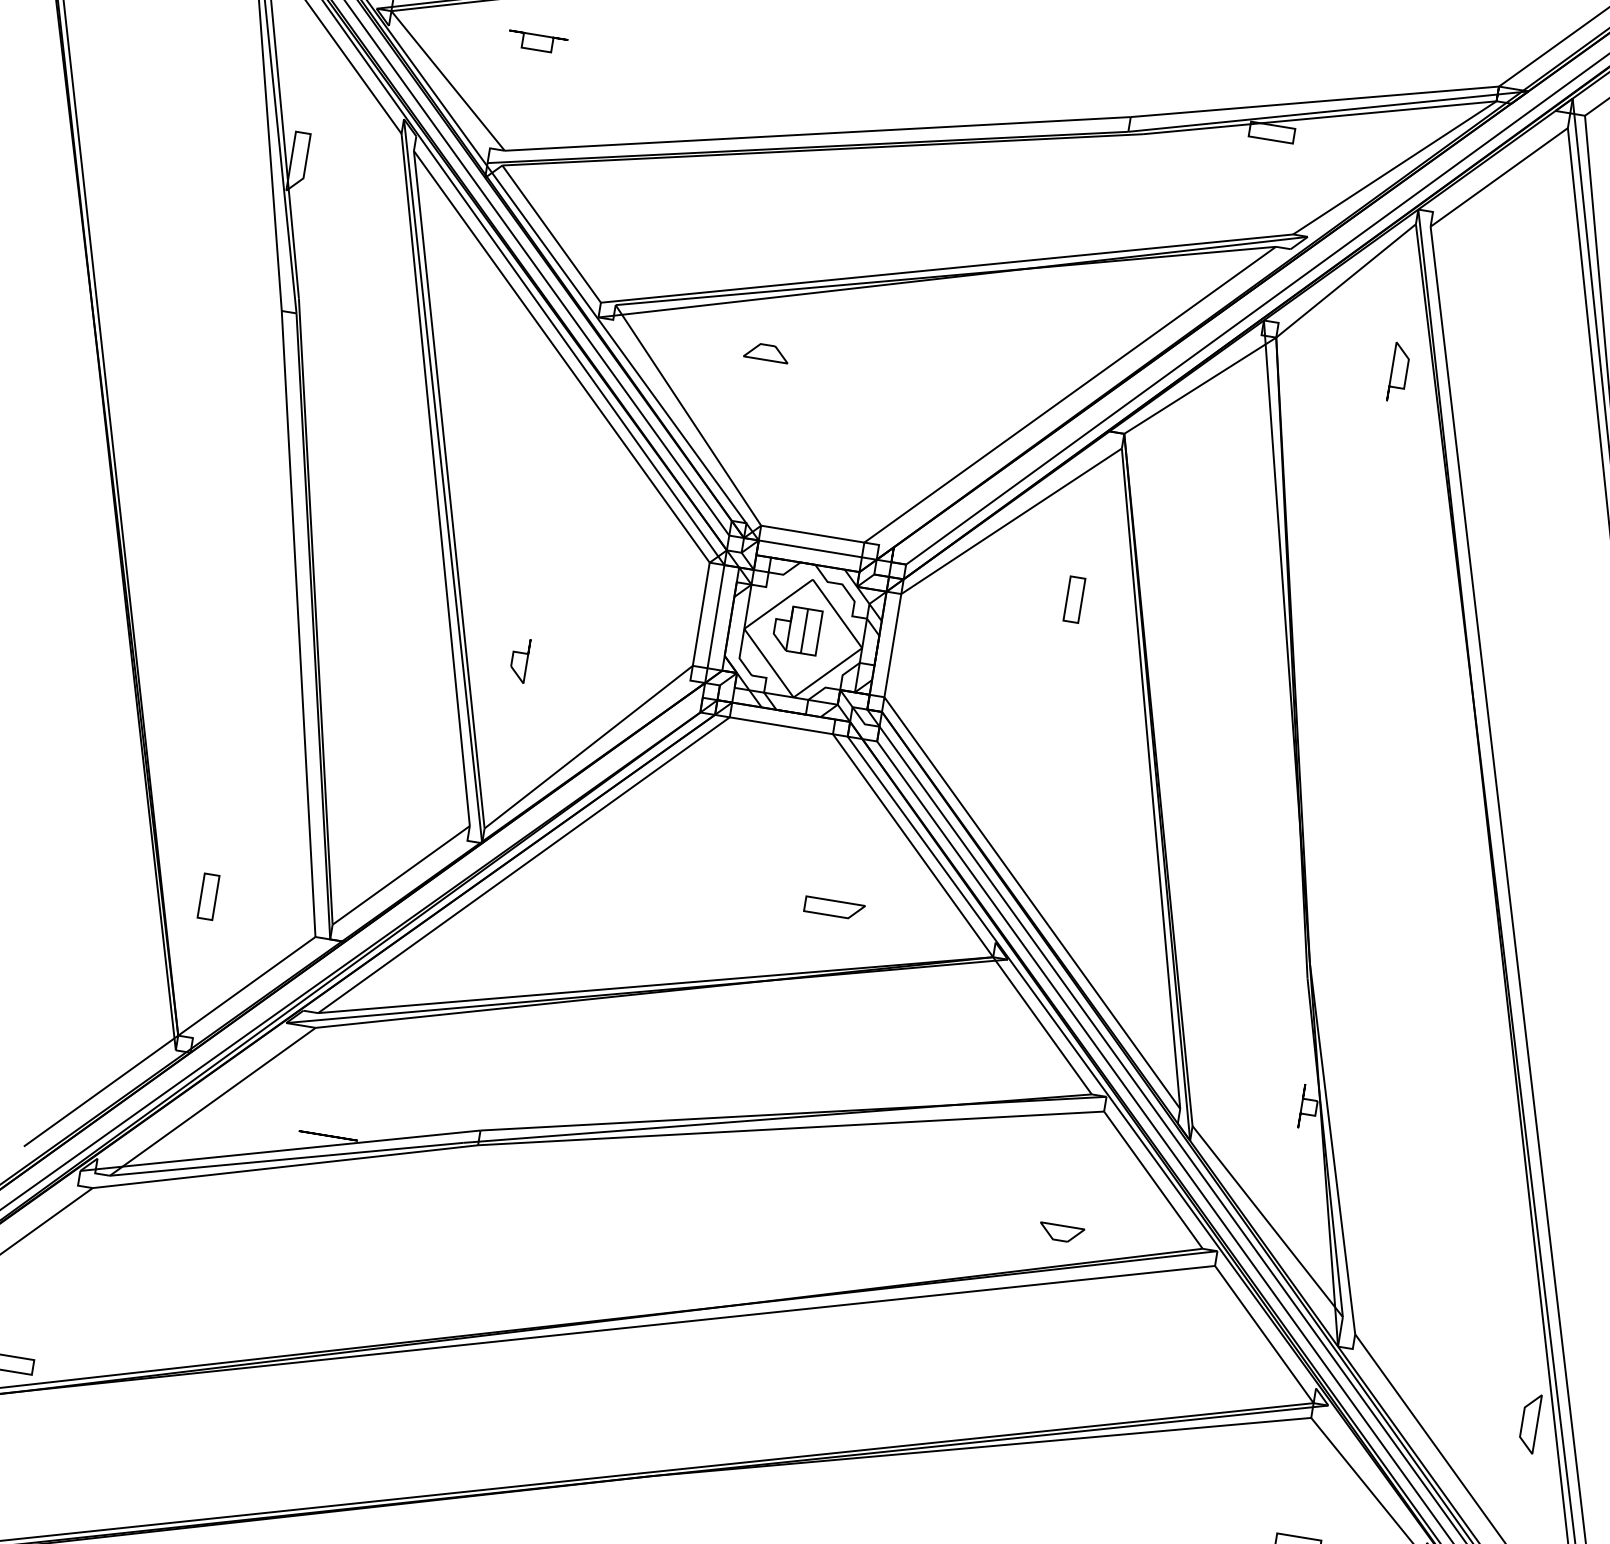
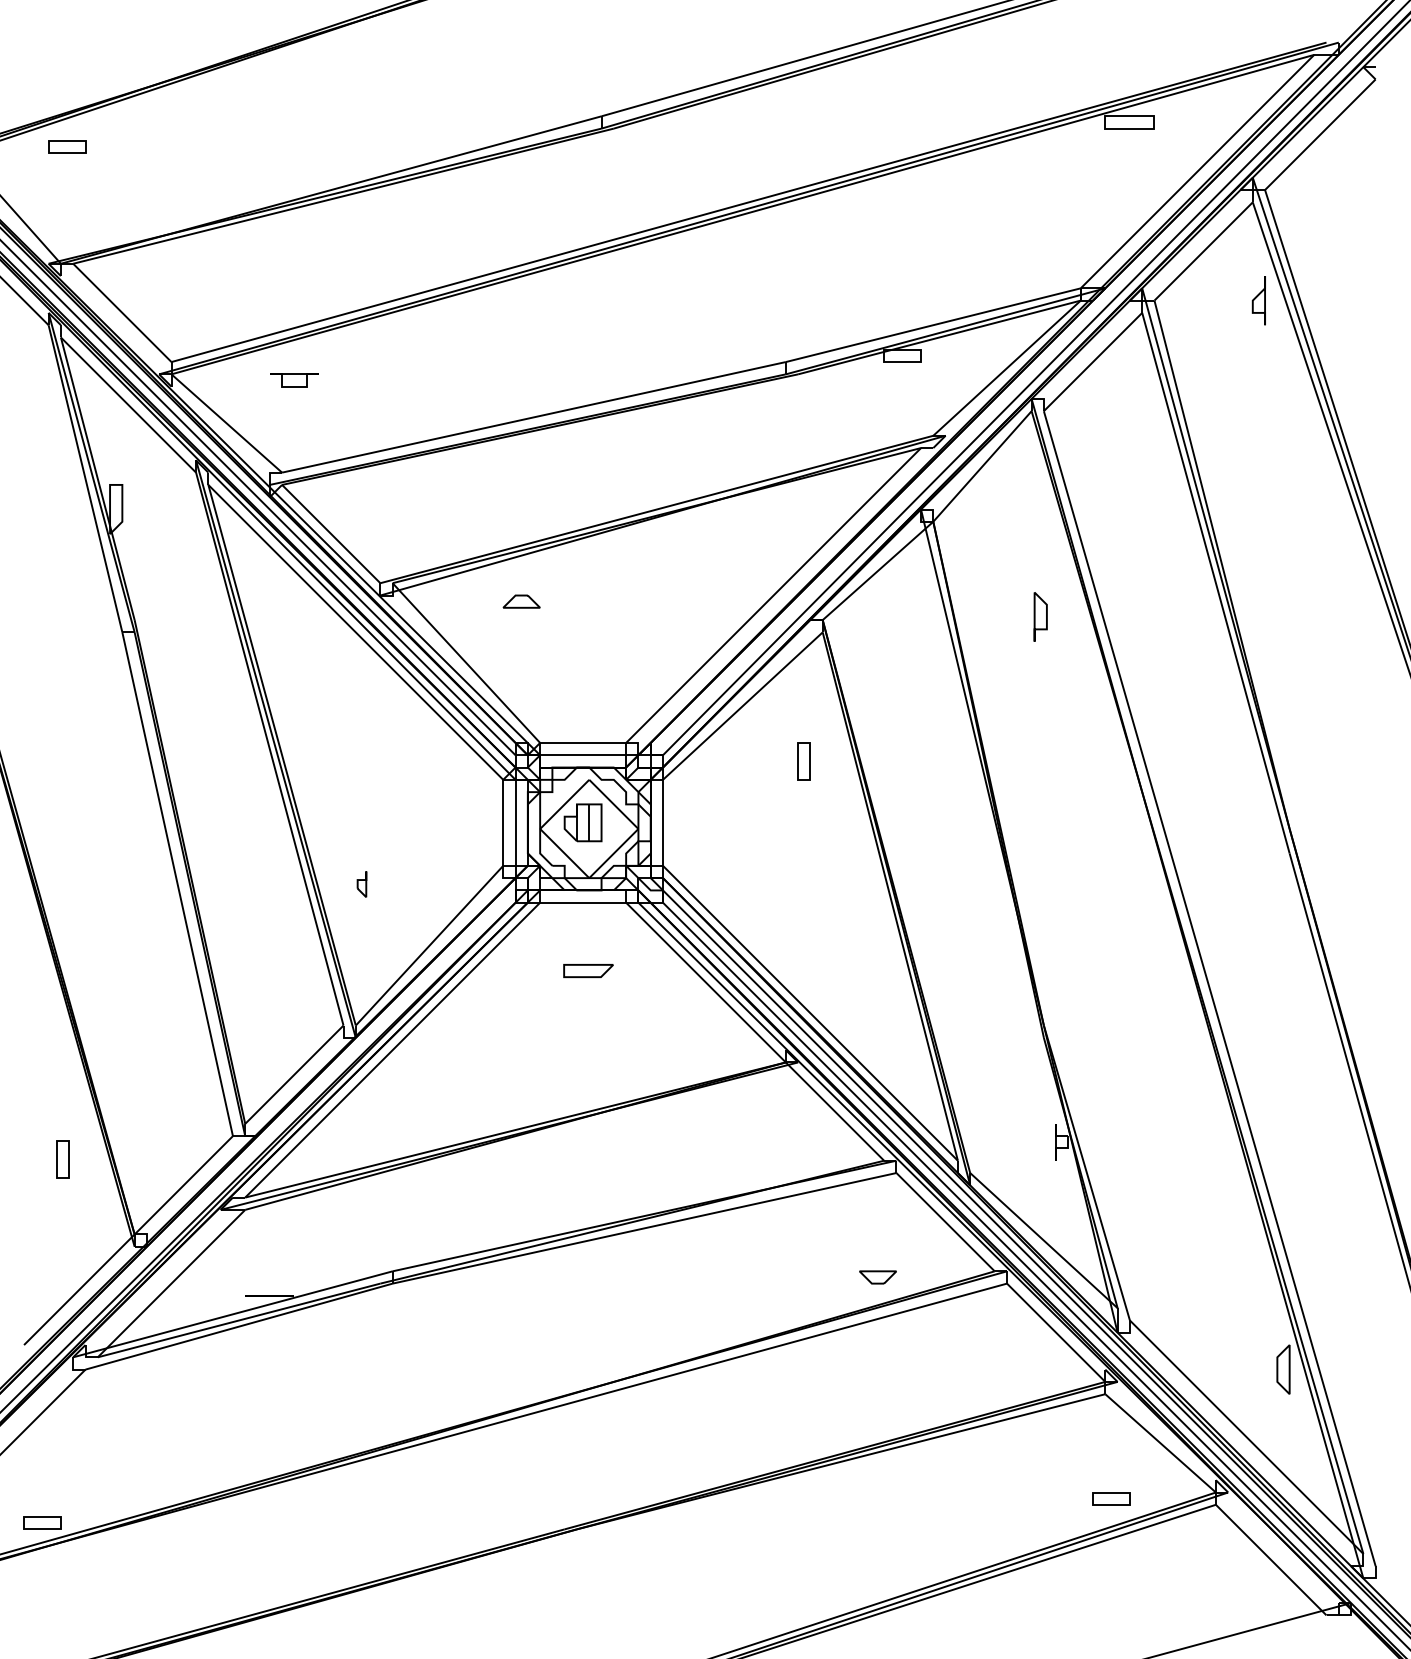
part: (1398, 372) -> (1040, 616), moved
part: (519, 660) -> (361, 884), size x0.7
part: (208, 896) -> (62, 1159), moved
part: (834, 907) -> (588, 970), moved

